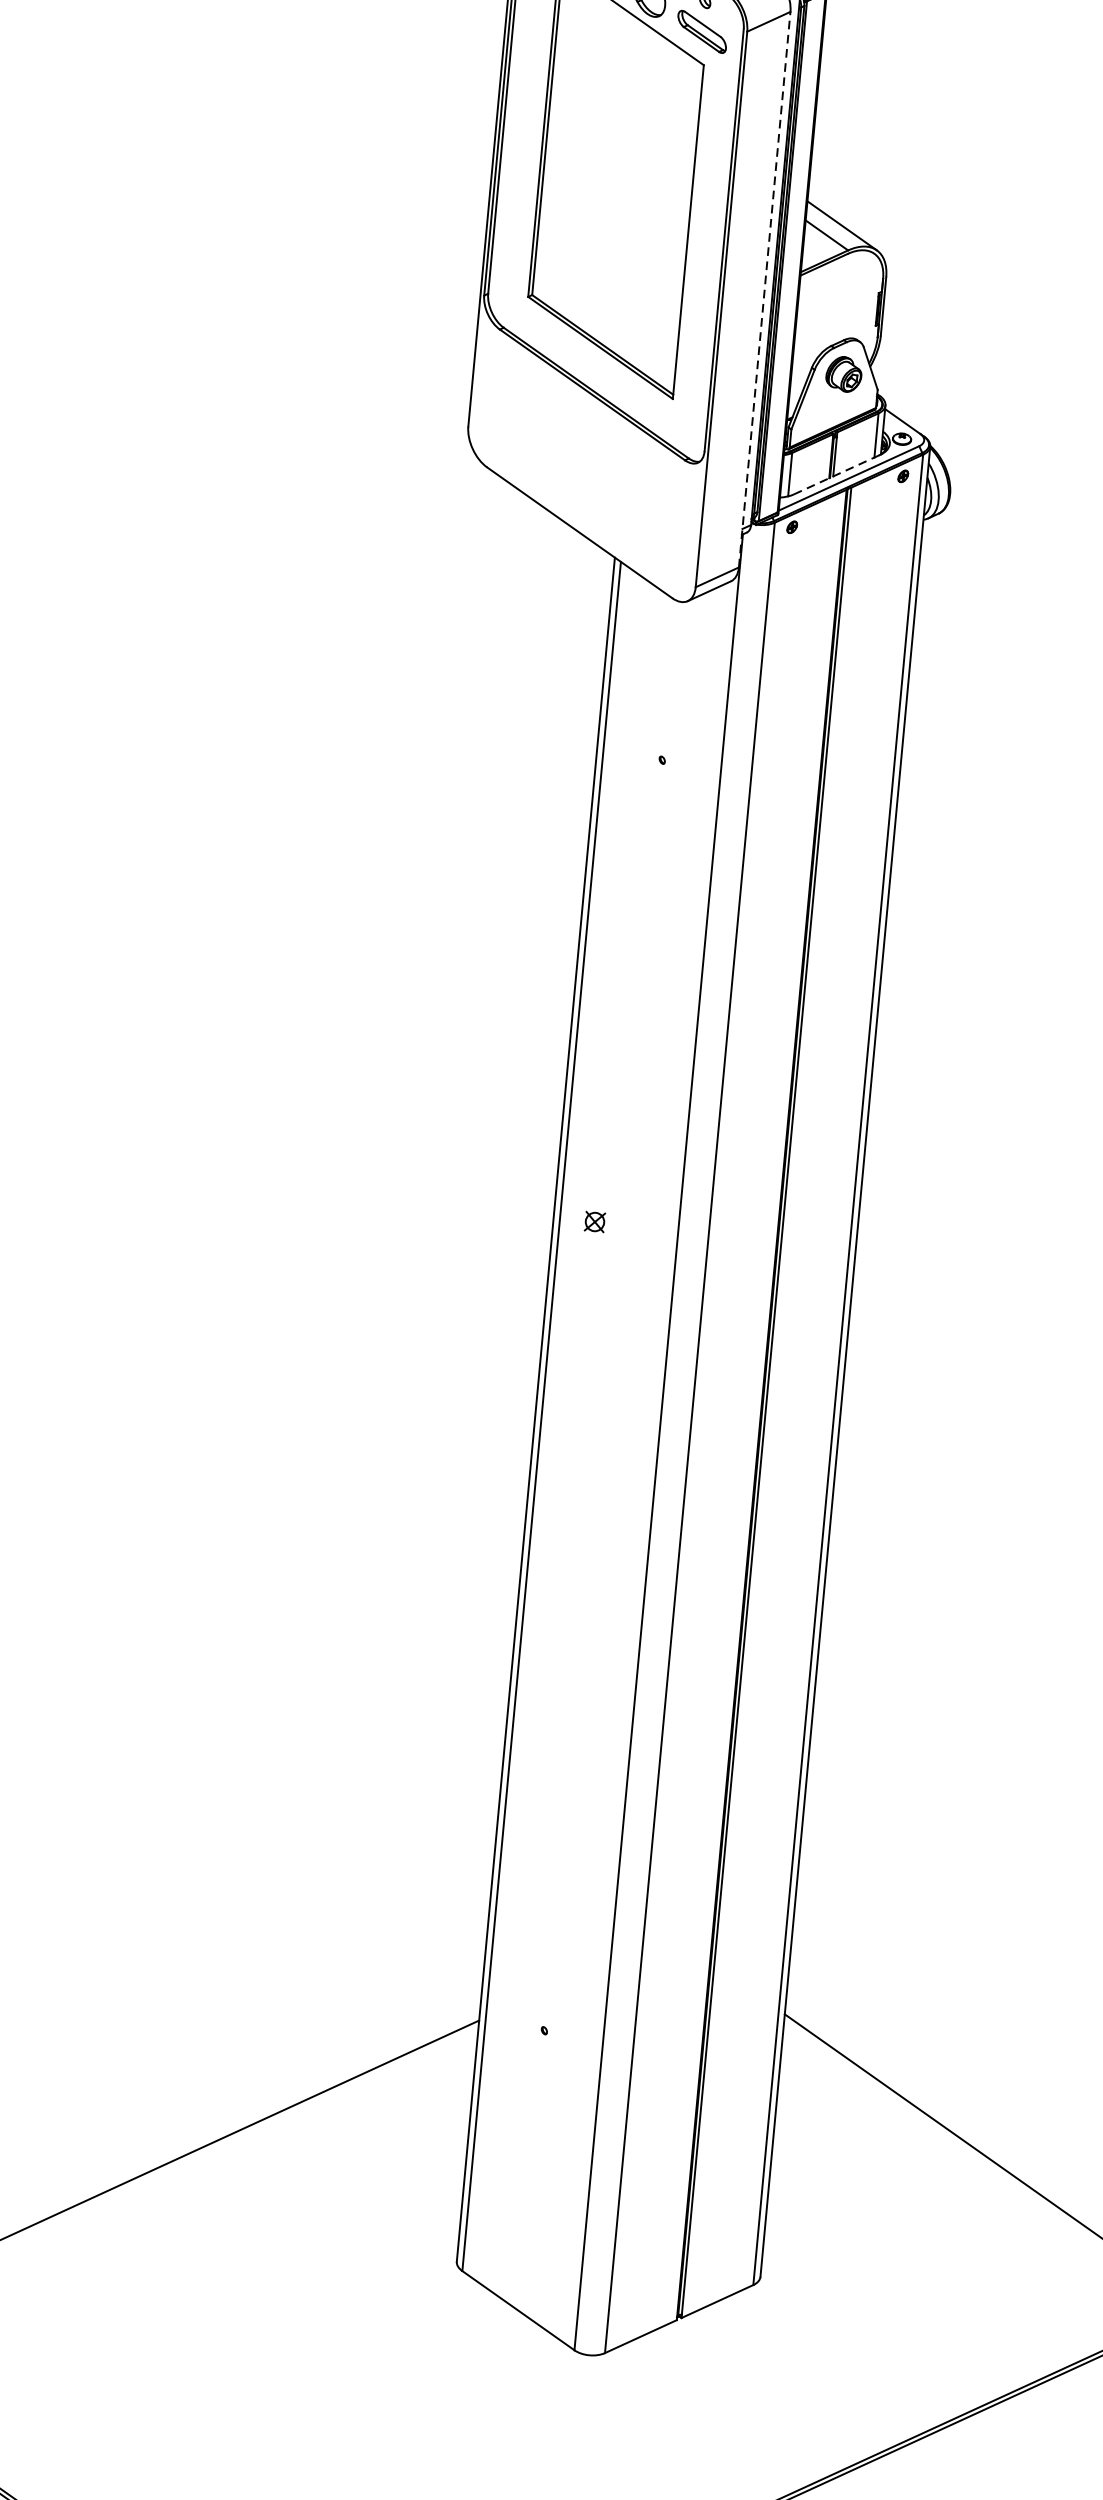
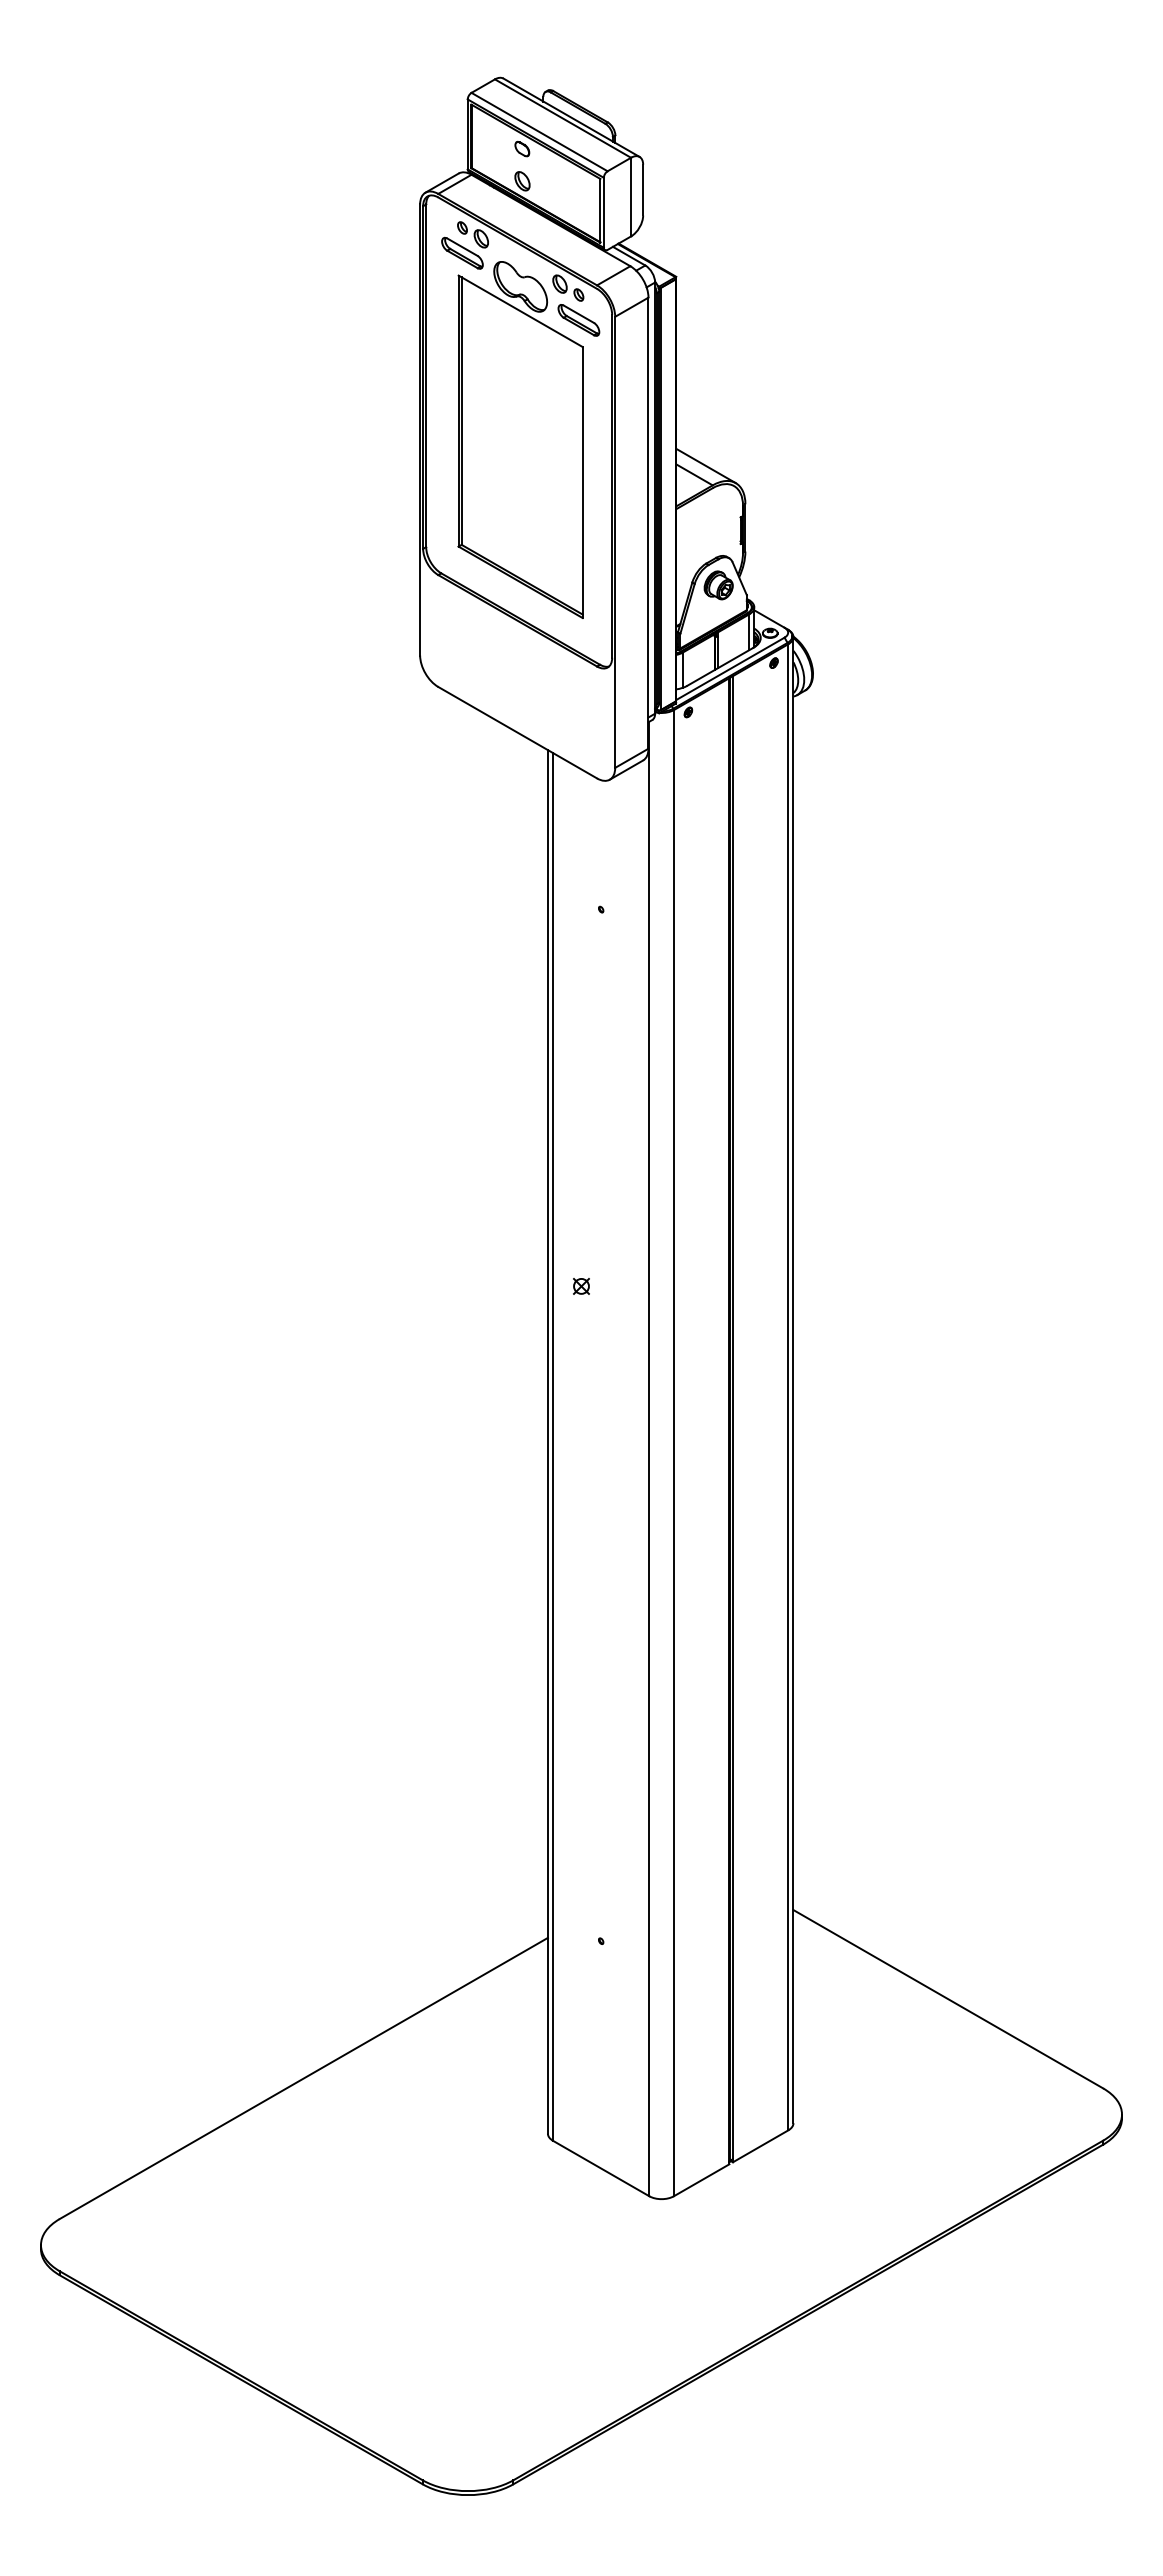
line: (764, 290) -> (648, 523), dashed -> solid
line: (838, 474) -> (721, 666), dashed -> solid

